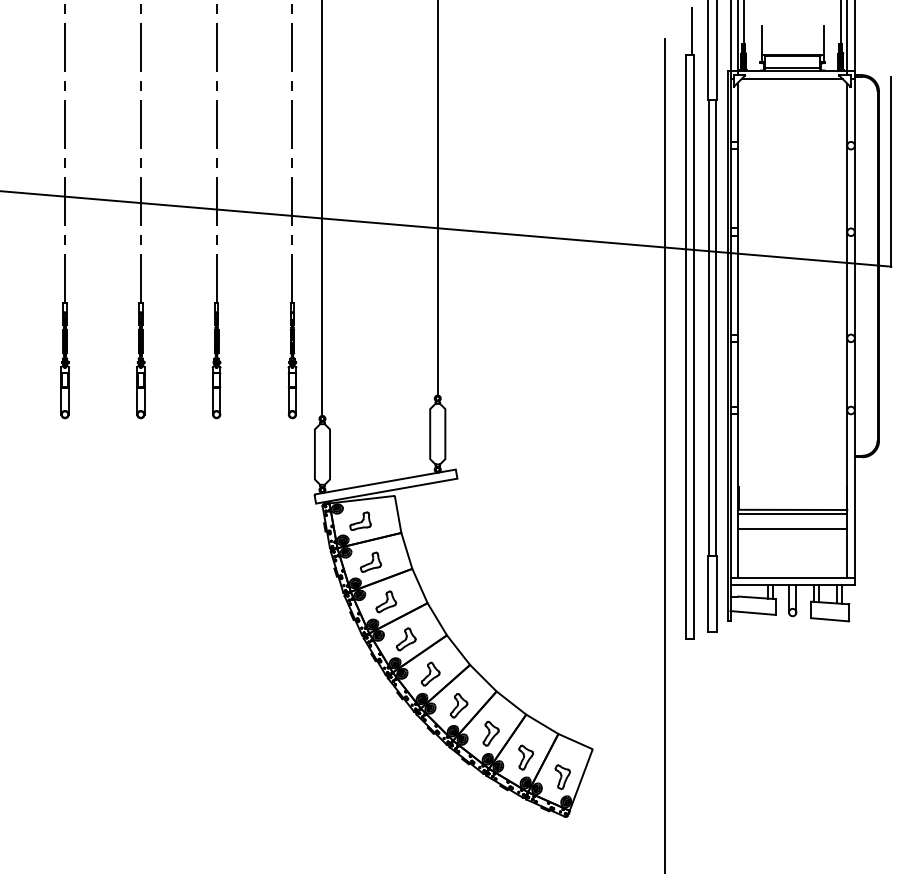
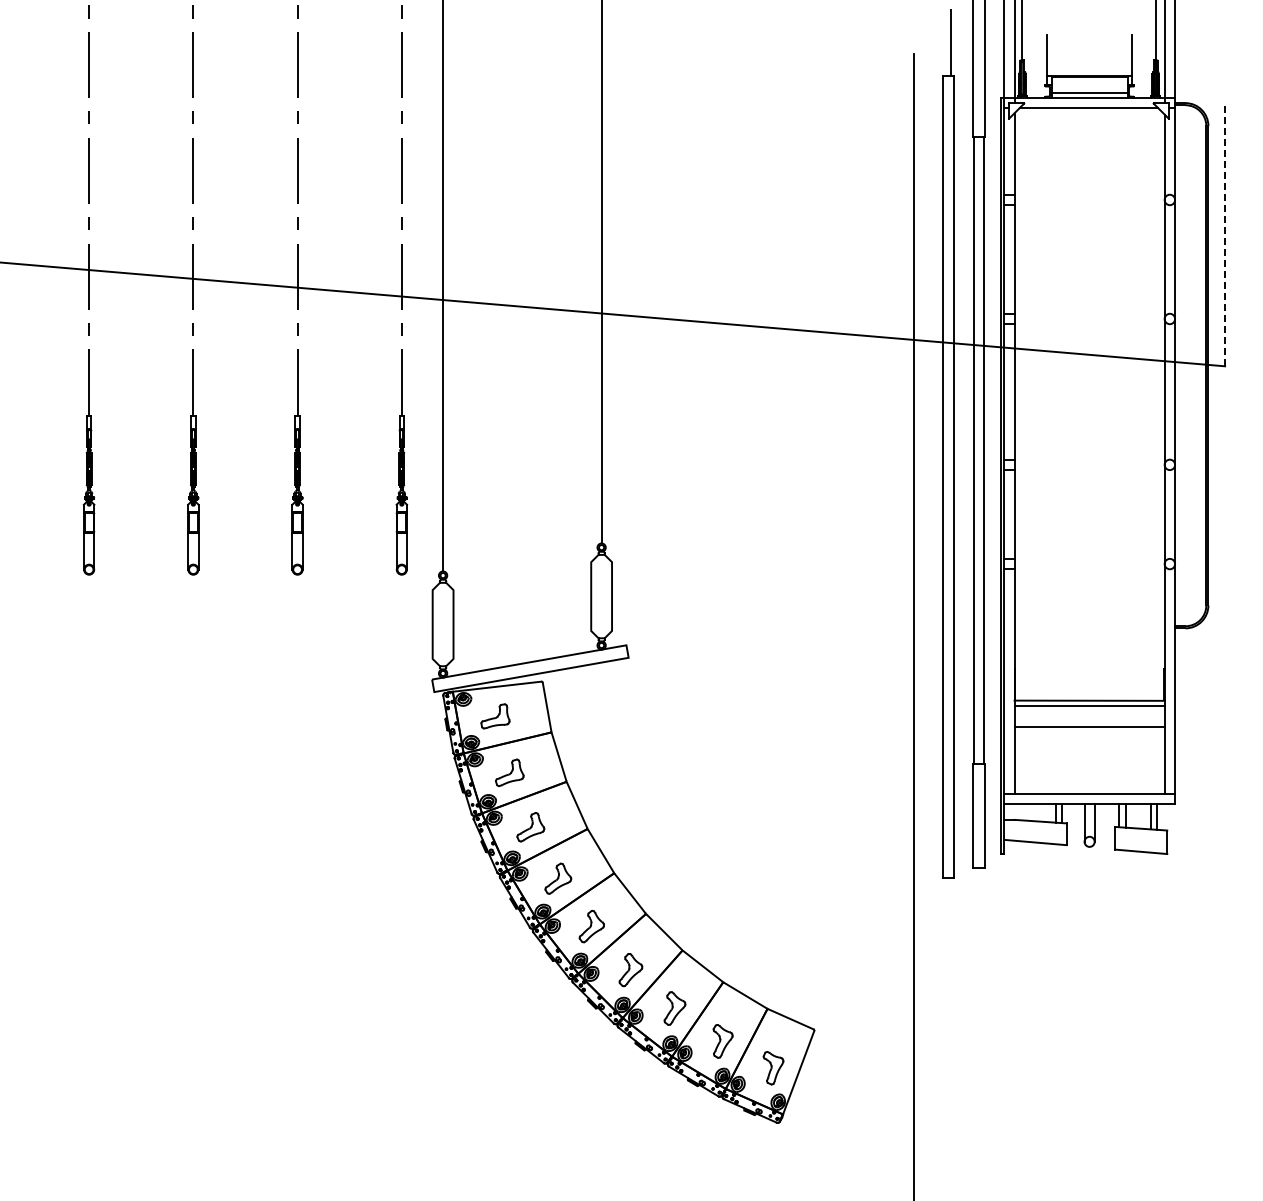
line: (891, 171) -> (1225, 235), solid -> dashed

